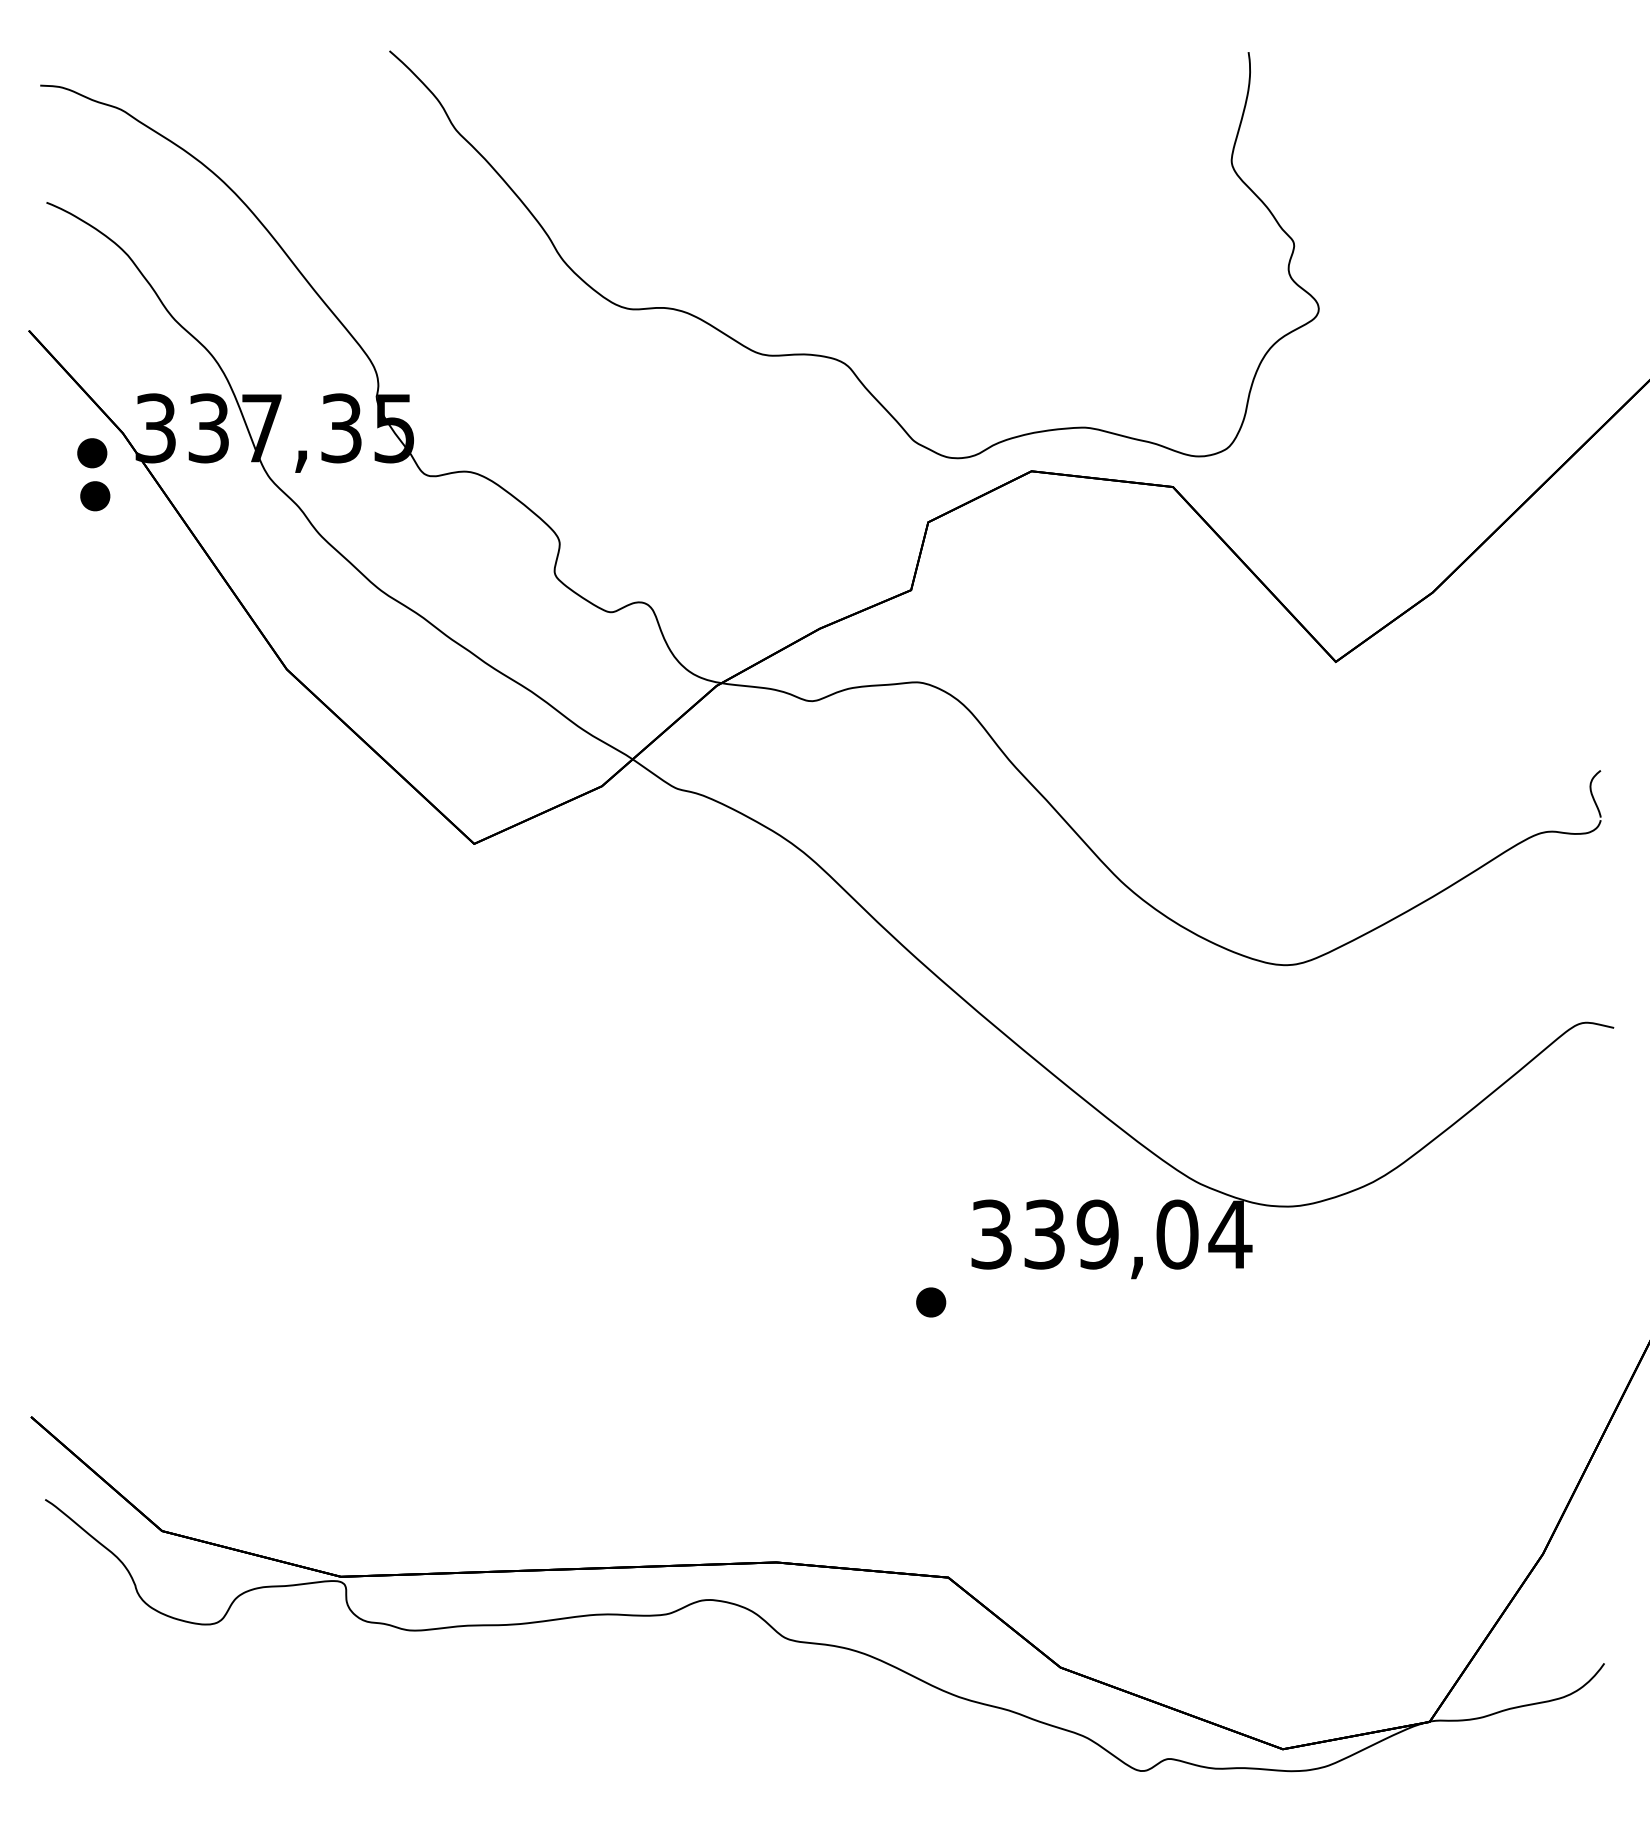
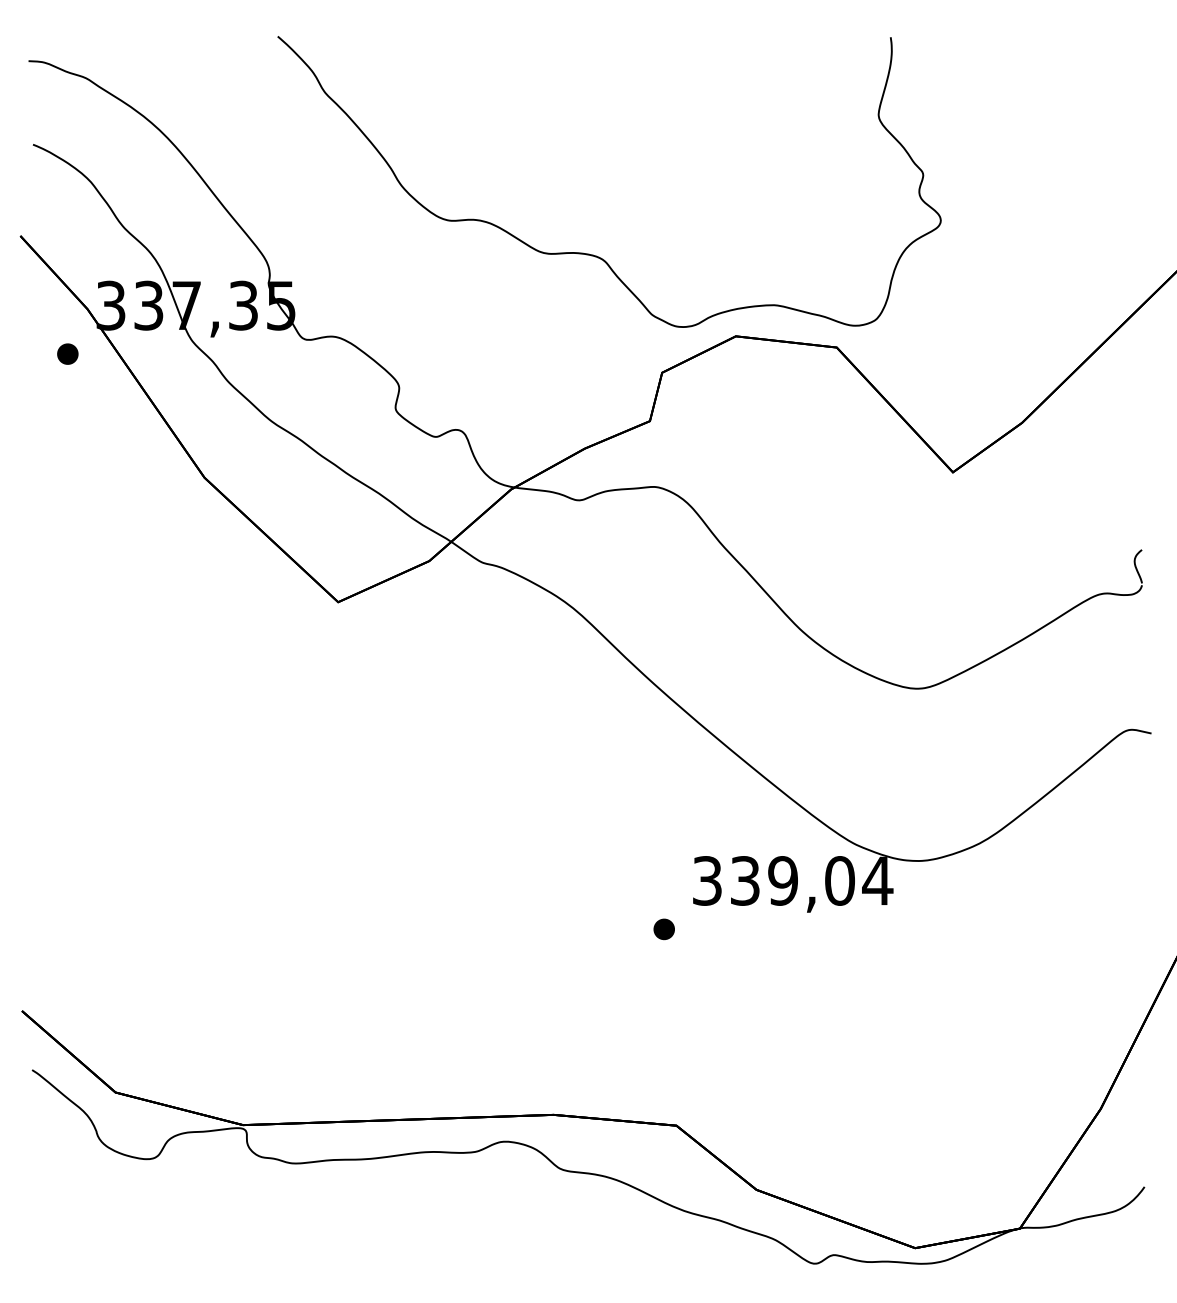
part: (92, 453) -> (65, 323), removed

